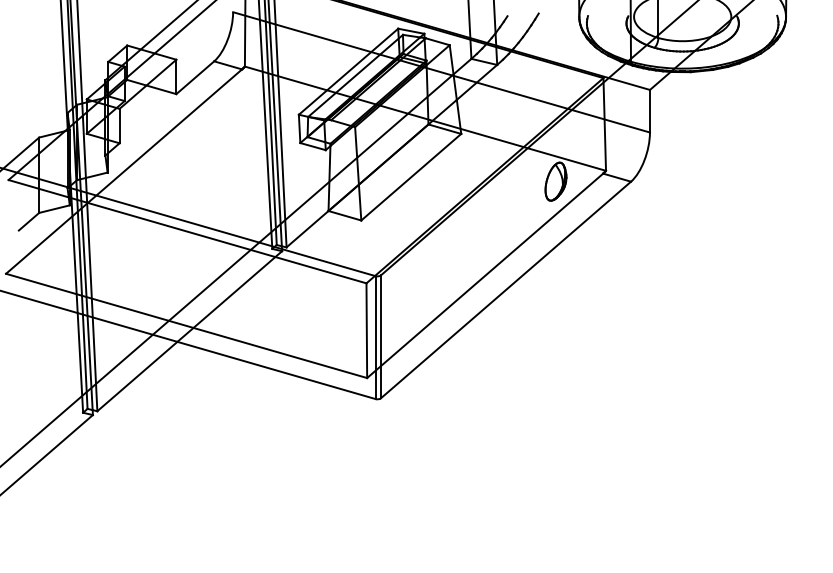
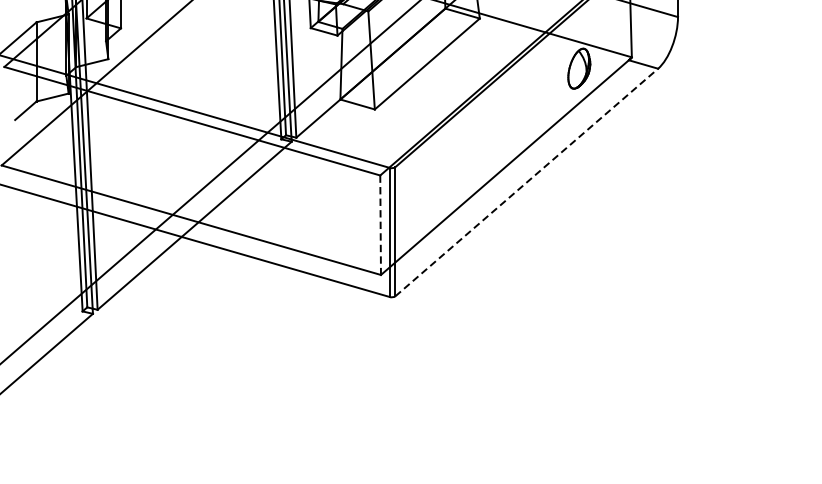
line: (505, 290) -> (526, 183), solid -> dashed
line: (366, 331) -> (380, 226), solid -> dashed

